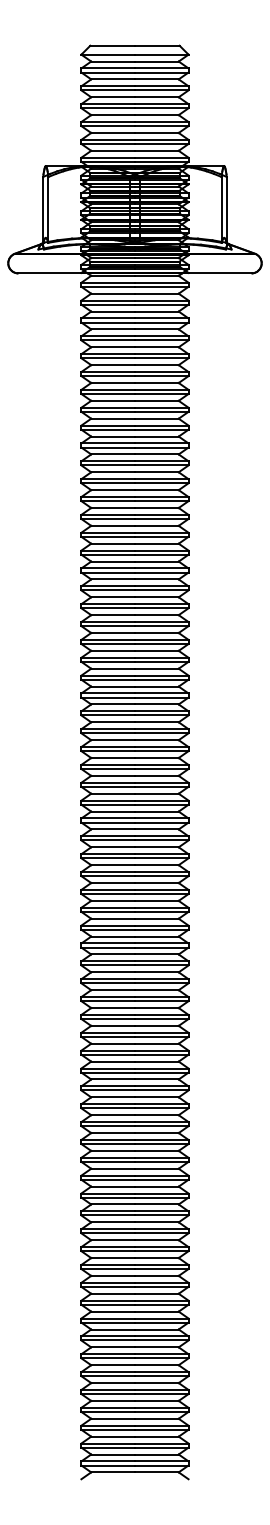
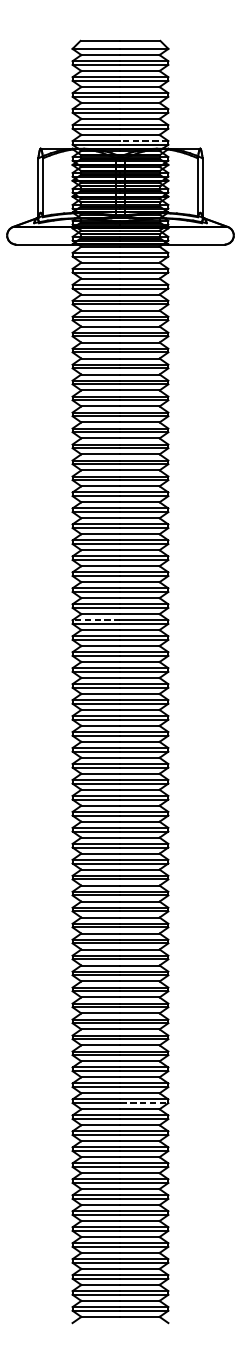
line: (161, 157) -> (144, 140), solid -> dashed
line: (108, 693) -> (96, 620), solid -> dashed
line: (161, 1233) -> (144, 1103), solid -> dashed

